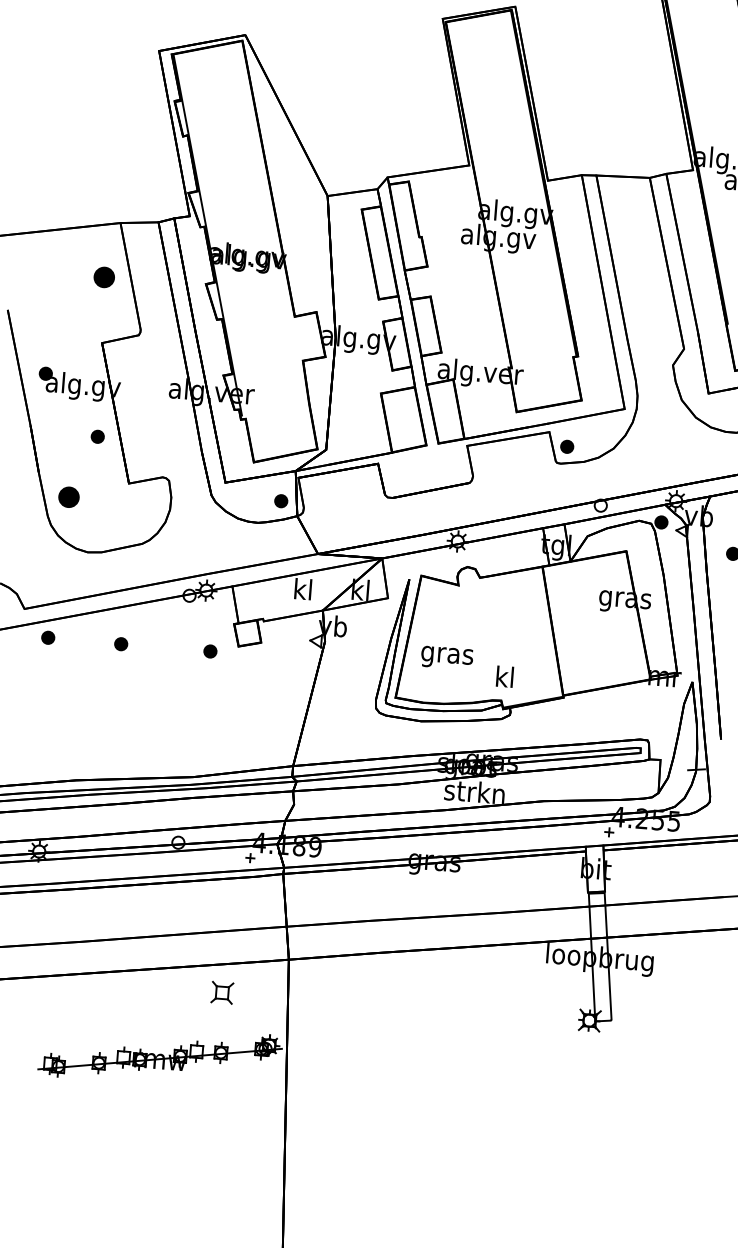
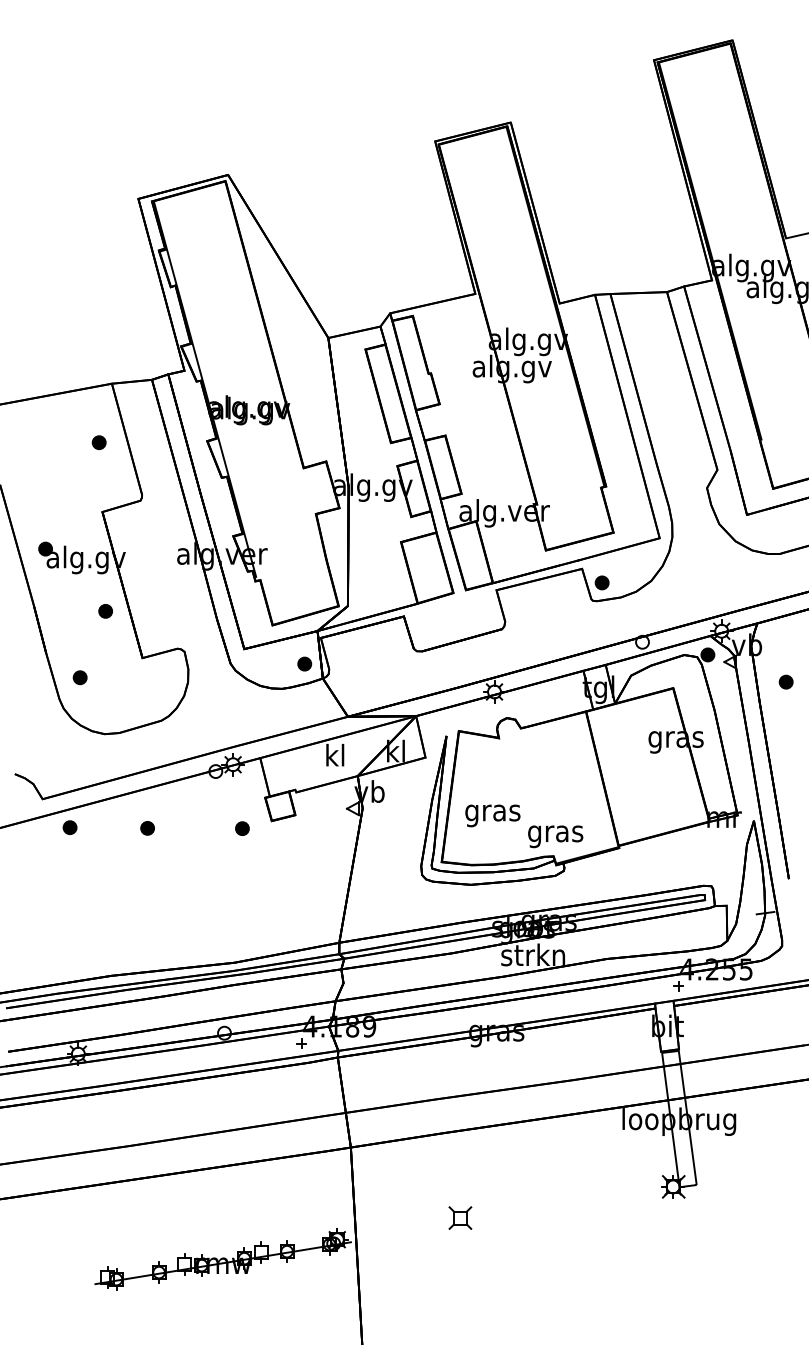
part: (103, 277) -> (98, 442), size x0.62
part: (68, 497) -> (79, 677), size x0.62
text: (504, 679) -> (555, 833), kl -> gras
part: (222, 992) -> (460, 1217), moved

